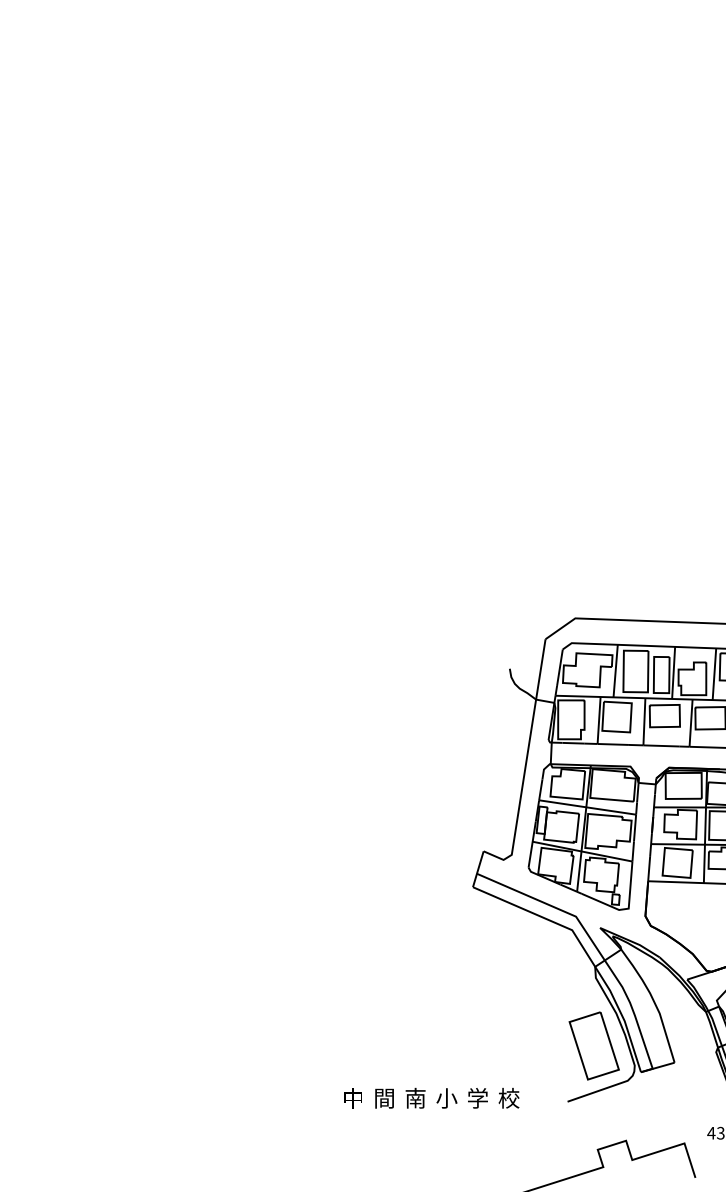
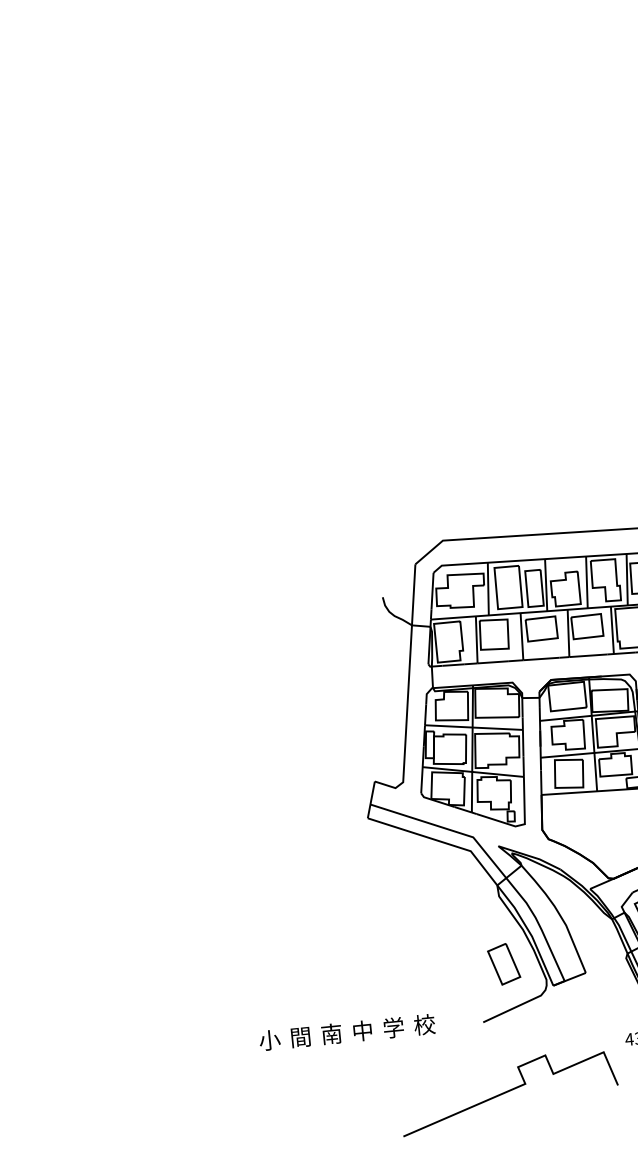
part: (593, 1045) -> (503, 963), size x0.6
text: (353, 1098) -> (269, 1040), 中 -> 小
text: (446, 1098) -> (362, 1031), 小 -> 中

